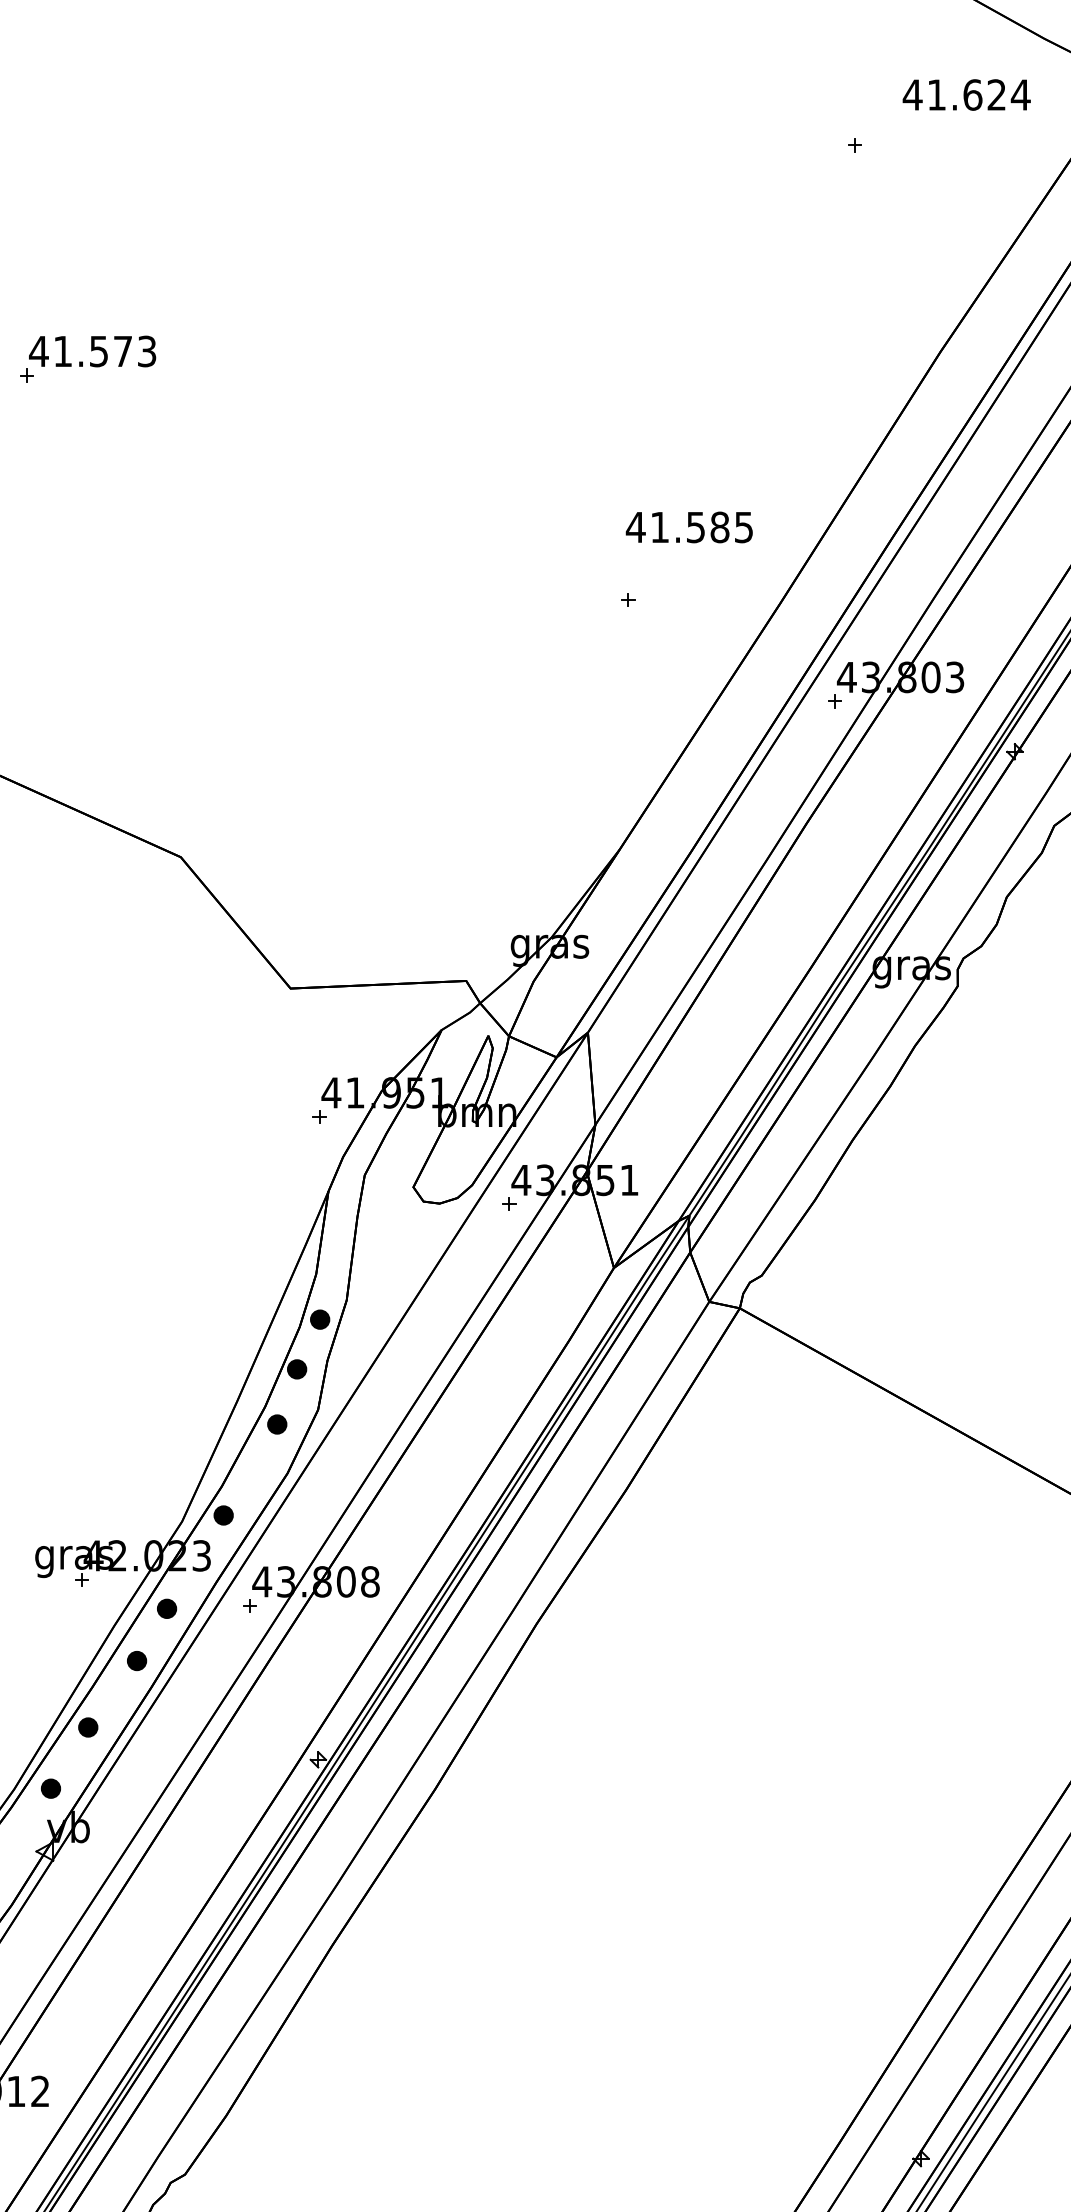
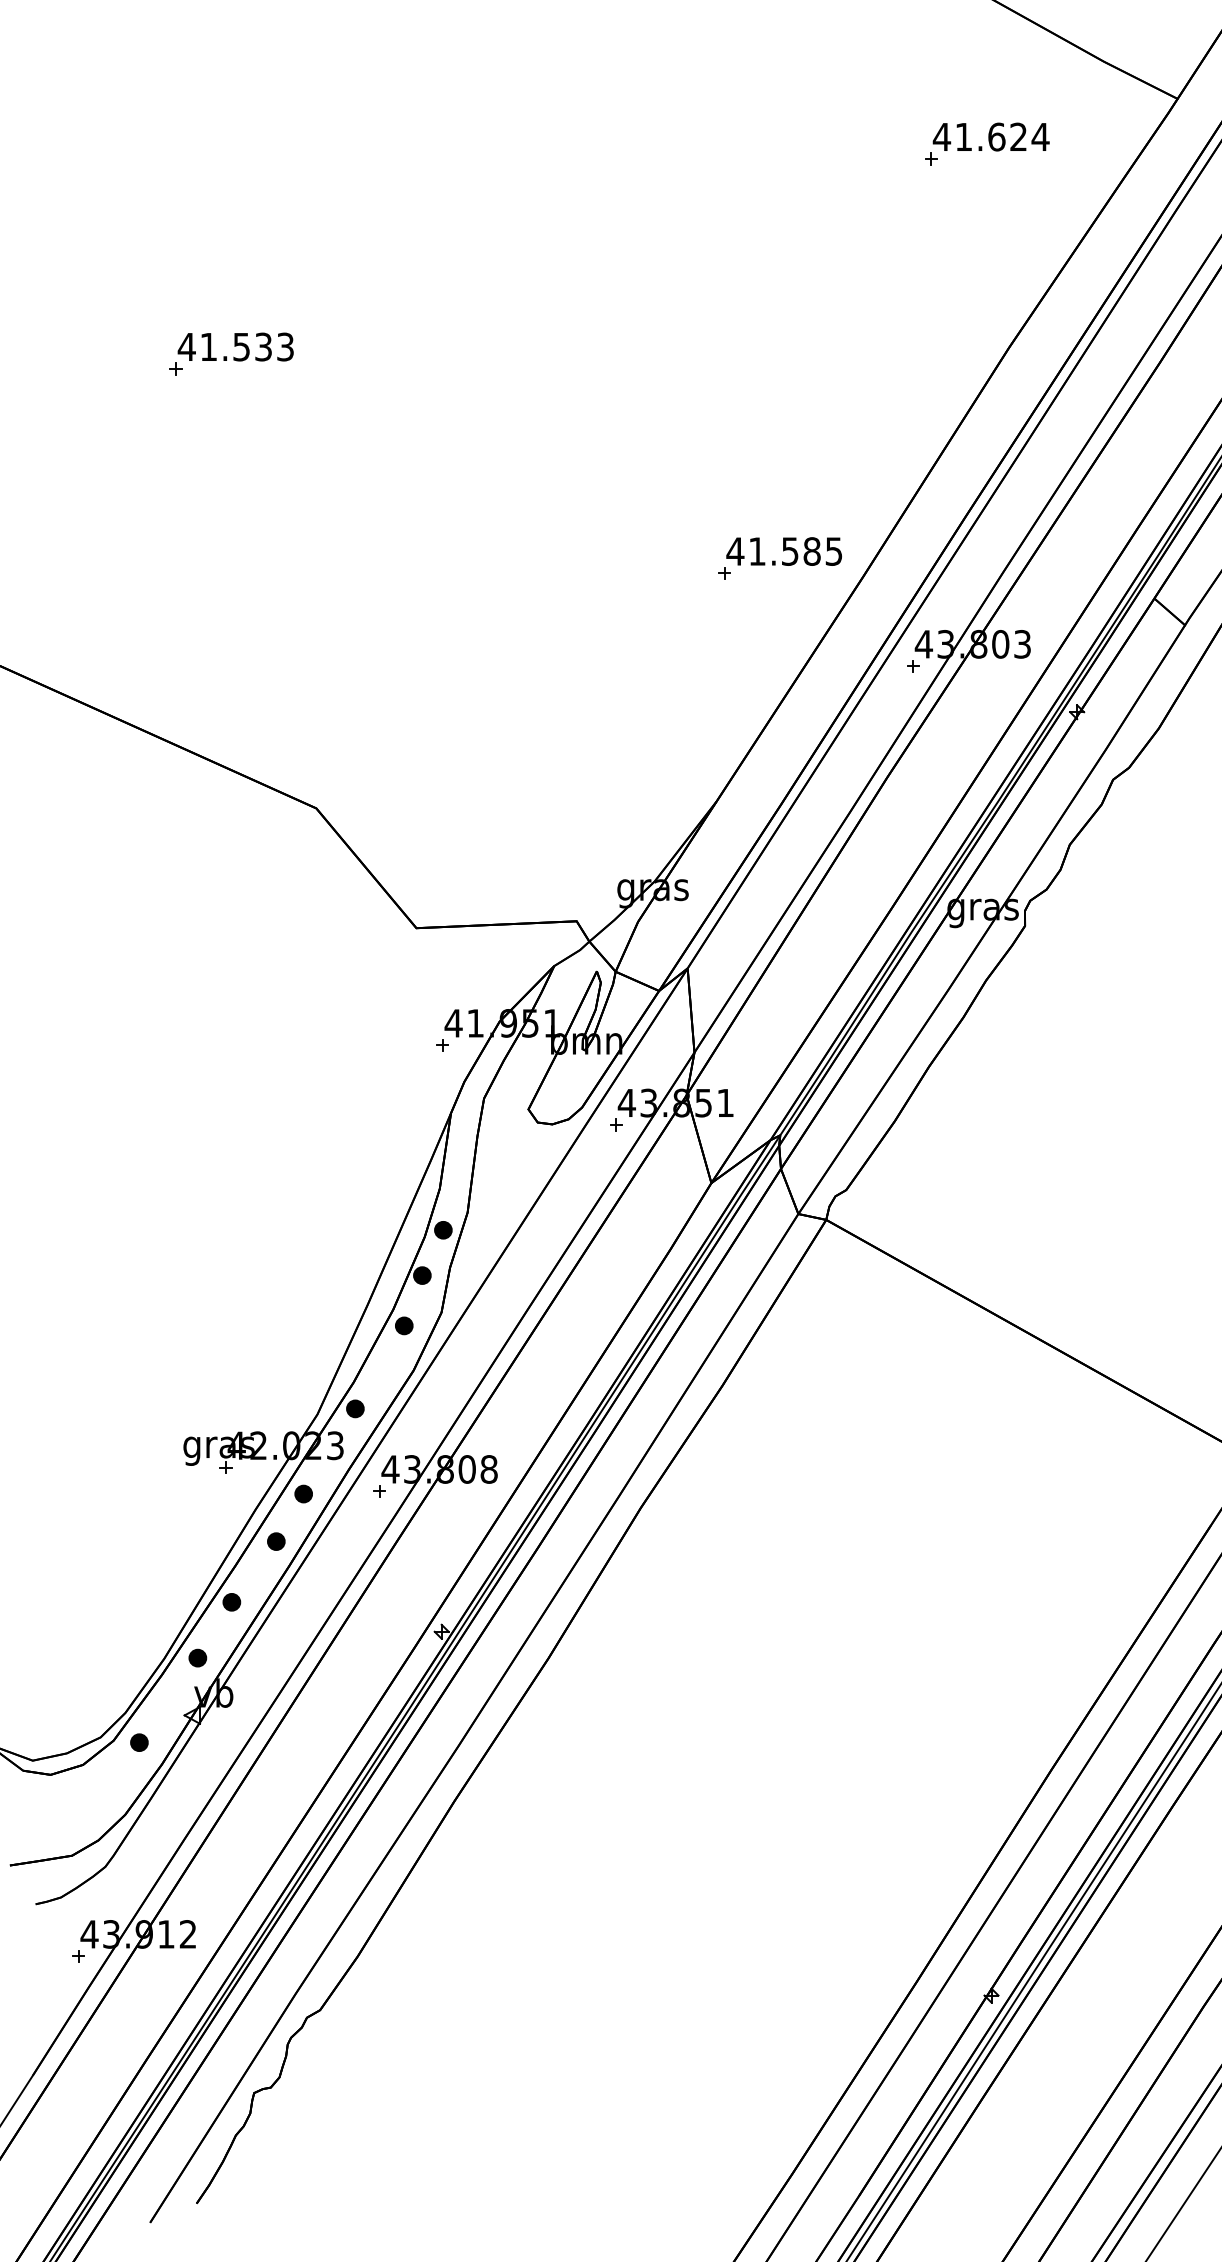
text: (965, 94) -> (990, 136), moved
text: (122, 350) -> (263, 346), 41.573 -> 41.533
text: (688, 527) -> (783, 551), moved

